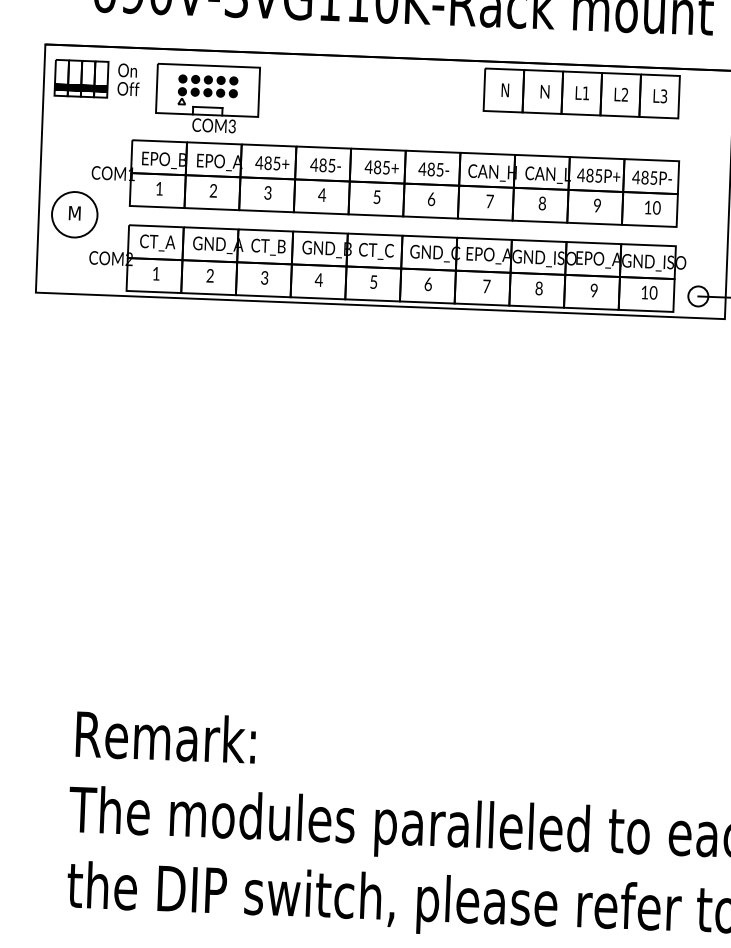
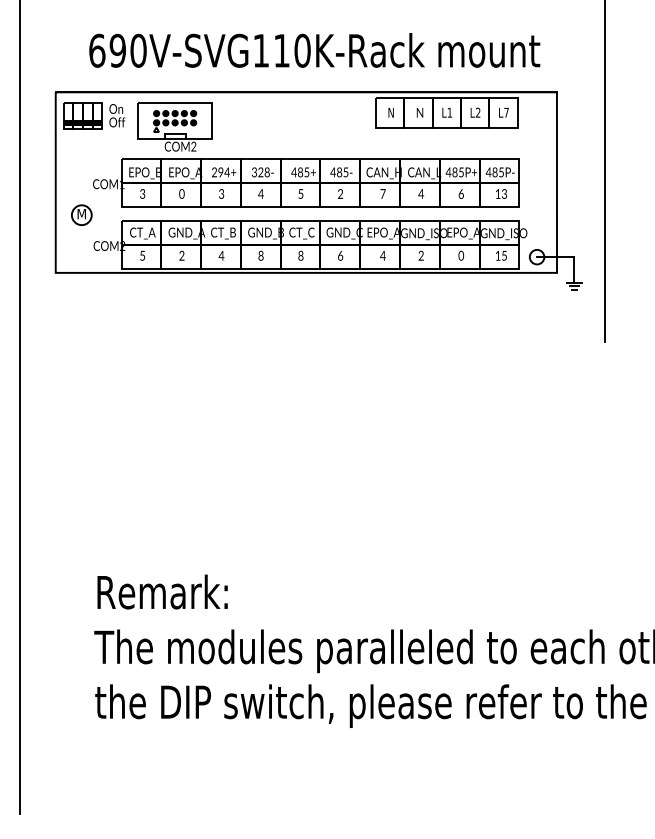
text: (663, 95) -> (506, 112), L3 -> L7
text: (231, 128) -> (193, 148), COM3 -> COM2
text: (267, 163) -> (220, 172), 485+ -> 294+
text: (322, 165) -> (260, 172), 485- -> 328-
text: (159, 188) -> (142, 193), 1 -> 3
text: (212, 191) -> (181, 194), 2 -> 0
text: (431, 198) -> (340, 193), 6 -> 2
text: (541, 202) -> (420, 193), 8 -> 4
text: (596, 204) -> (460, 193), 9 -> 6
text: (656, 208) -> (504, 194), 10 -> 13
circle: (74, 213) -> (81, 214), size x0.6
text: (156, 273) -> (142, 255), 1 -> 5
text: (264, 277) -> (221, 255), 3 -> 4
text: (318, 279) -> (260, 255), 4 -> 8
text: (373, 281) -> (300, 255), 5 -> 8
text: (485, 286) -> (382, 255), 7 -> 4
text: (538, 288) -> (420, 255), 8 -> 2
text: (594, 291) -> (461, 256), 9 -> 0
text: (653, 292) -> (504, 255), 10 -> 15

